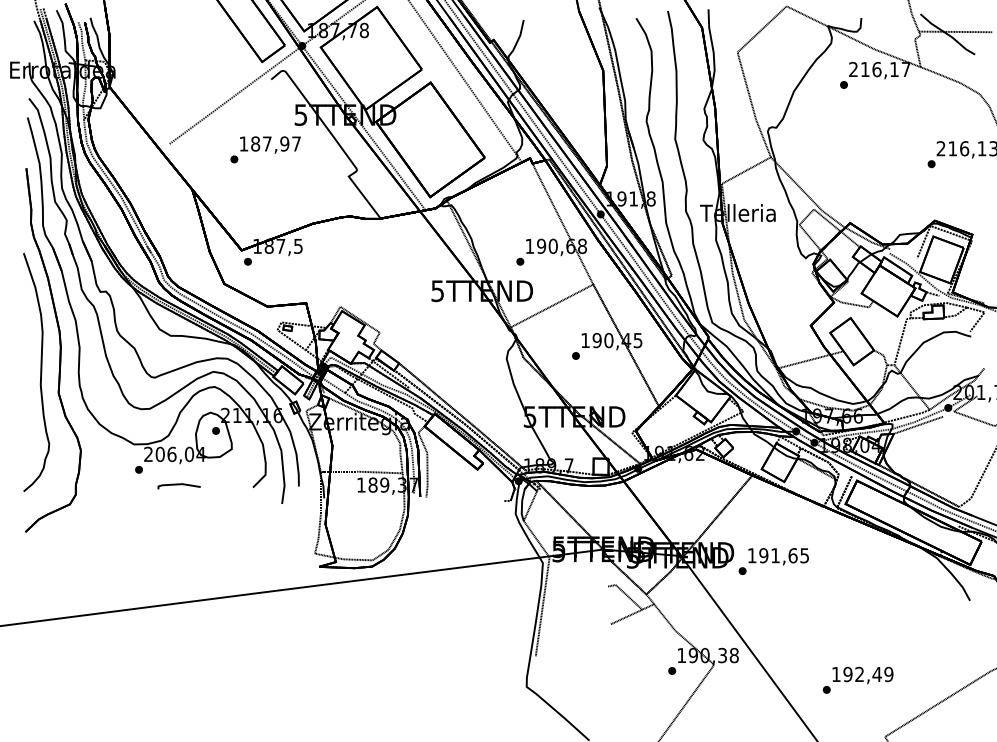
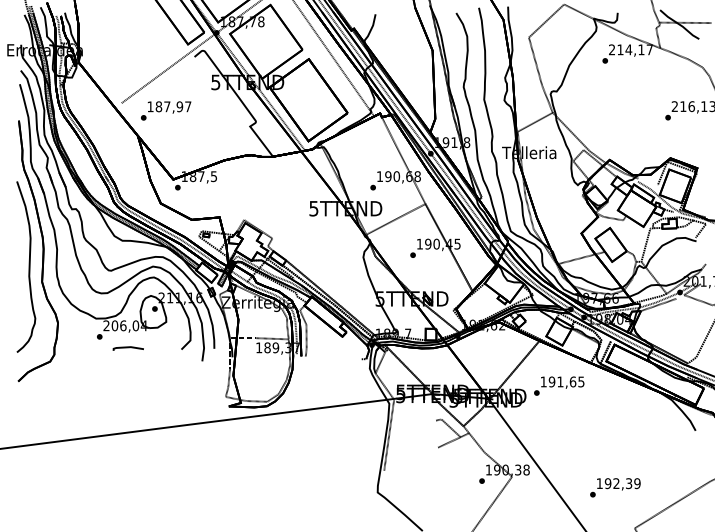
text: (876, 69) -> (628, 49), 216,17 -> 214,17
text: (265, 149) -> (166, 110), moved
text: (773, 561) -> (559, 386), moved
text: (877, 674) -> (629, 483), 192,49 -> 192,39

